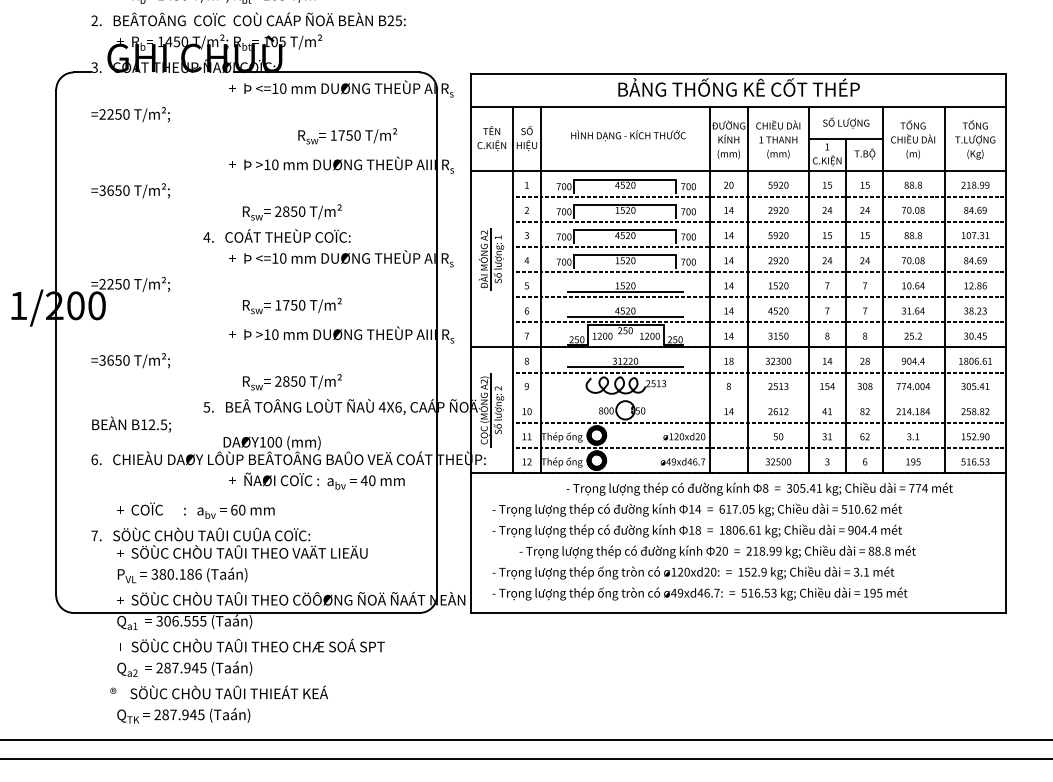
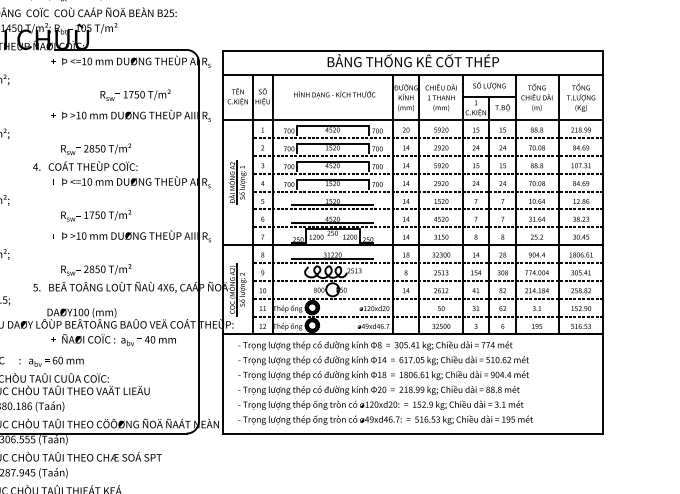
line: (759, 397) -> (427, 280), added
text: (759, 488) -> (375, 345), moved
text: (717, 551) -> (378, 389), moved

